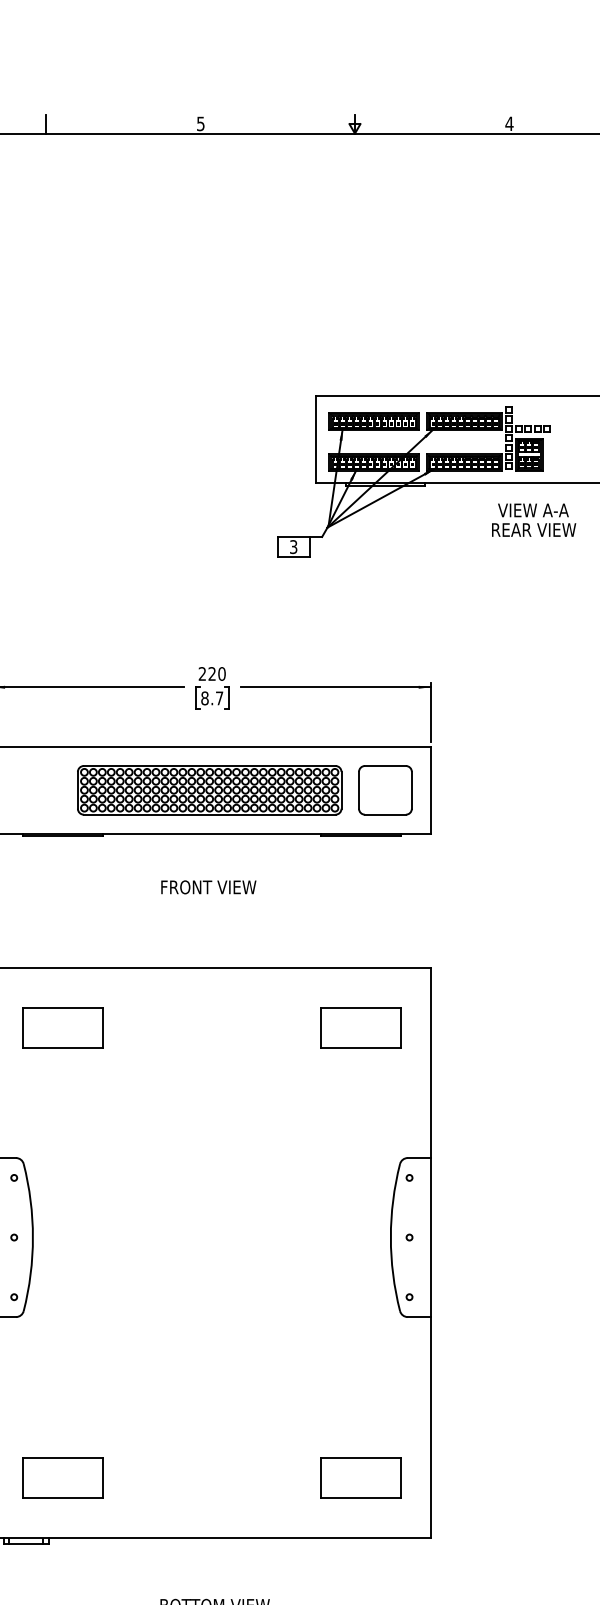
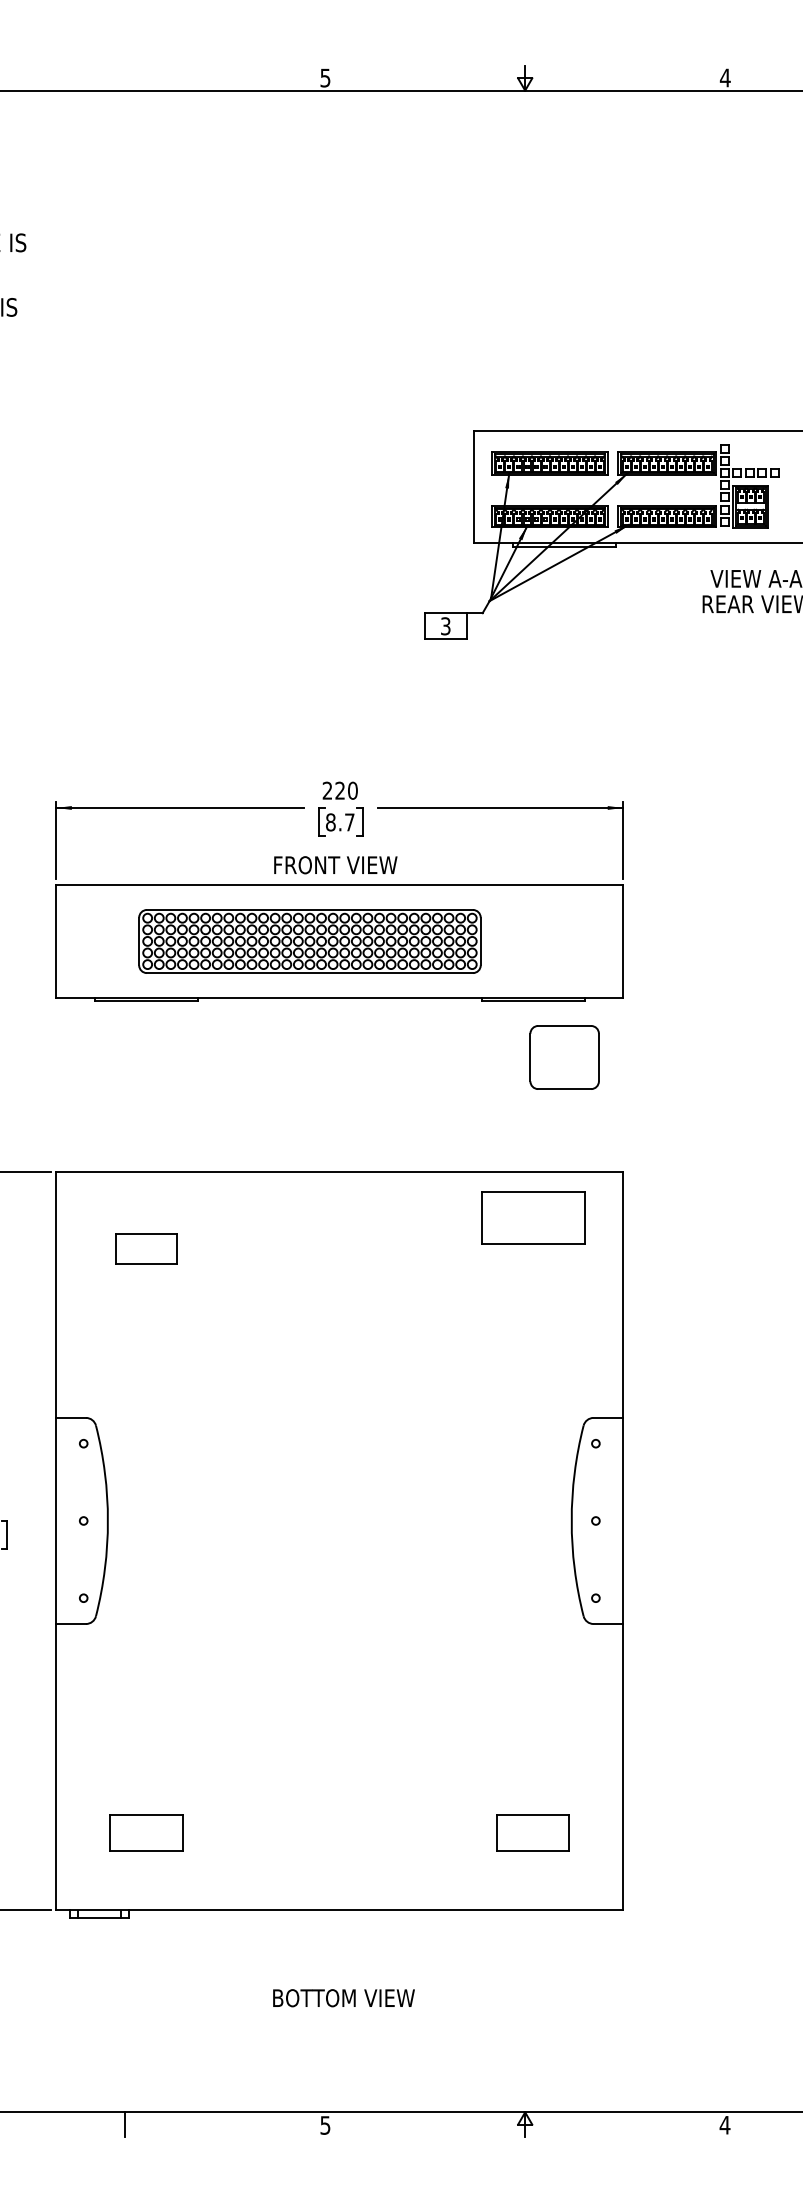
line: (46, 124) -> (125, 78), removed
part: (209, 790) -> (309, 941), moved
part: (385, 790) -> (564, 1057), moved
text: (208, 887) -> (335, 865), moved
part: (62, 1027) -> (146, 1248), size x0.6
part: (361, 1027) -> (533, 1217), moved
part: (62, 1477) -> (146, 1832), size x0.7
part: (361, 1477) -> (533, 1832), size x0.7

